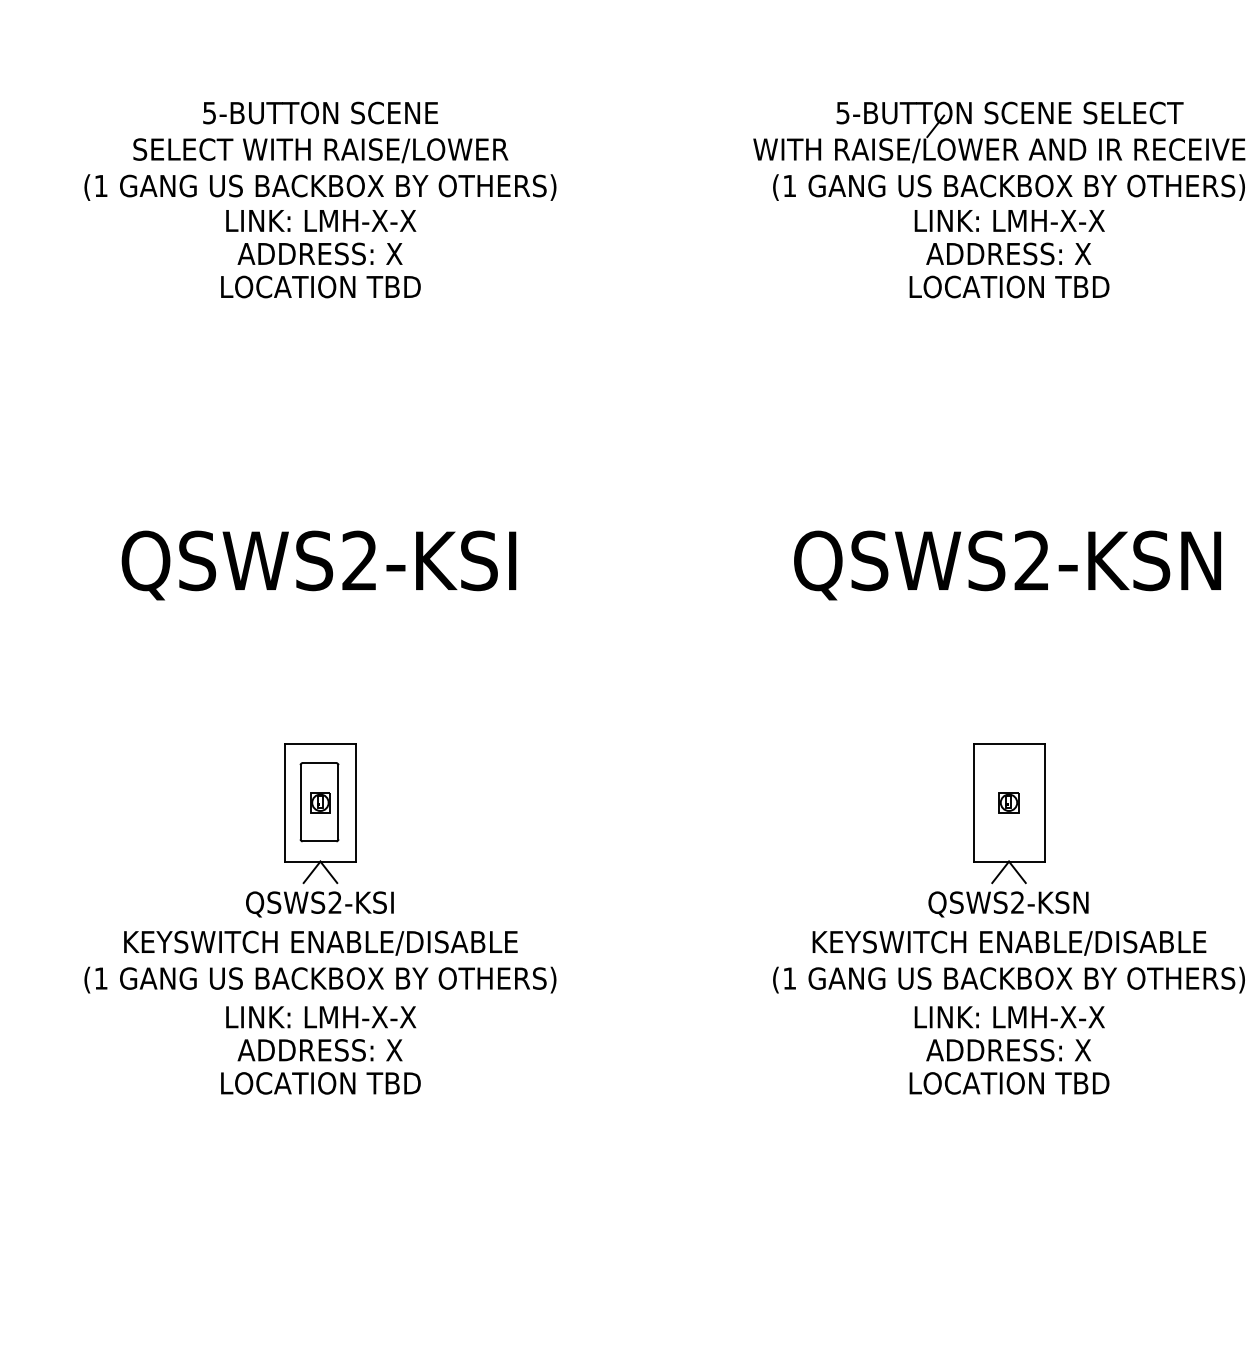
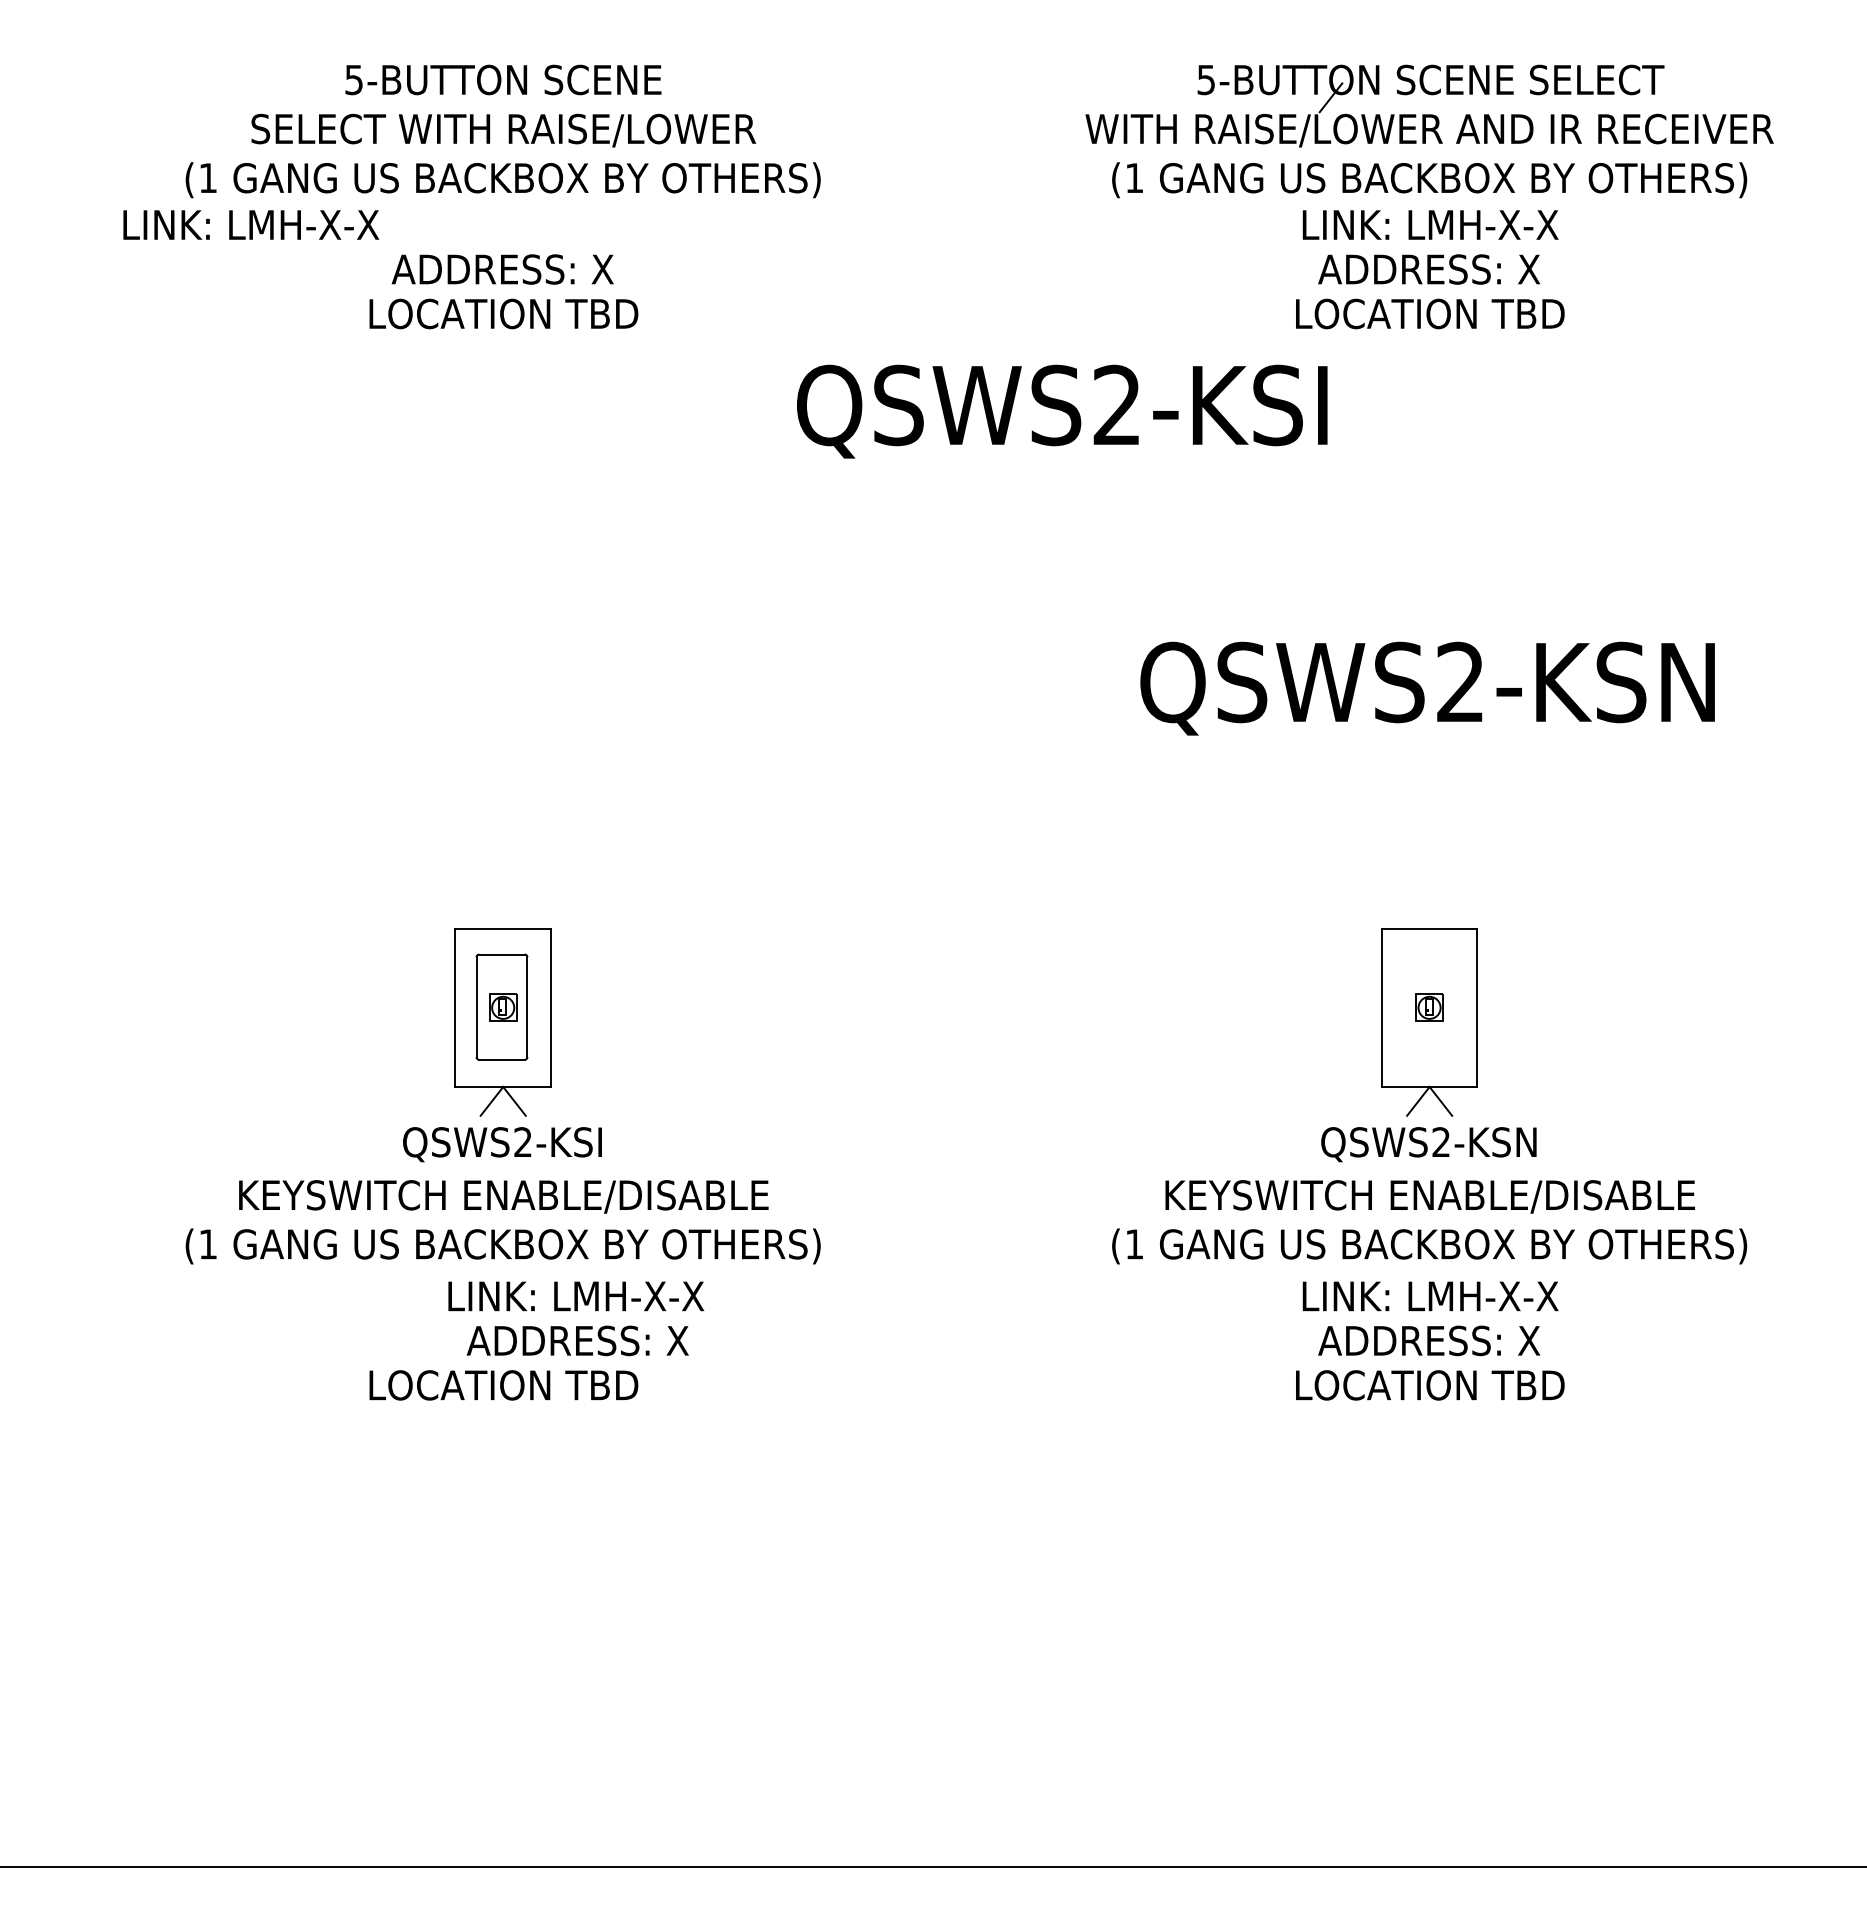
text: (321, 220) -> (251, 224), moved
text: (319, 565) -> (1062, 411), moved
text: (321, 1017) -> (576, 1296), moved
text: (319, 1050) -> (577, 1340), moved

